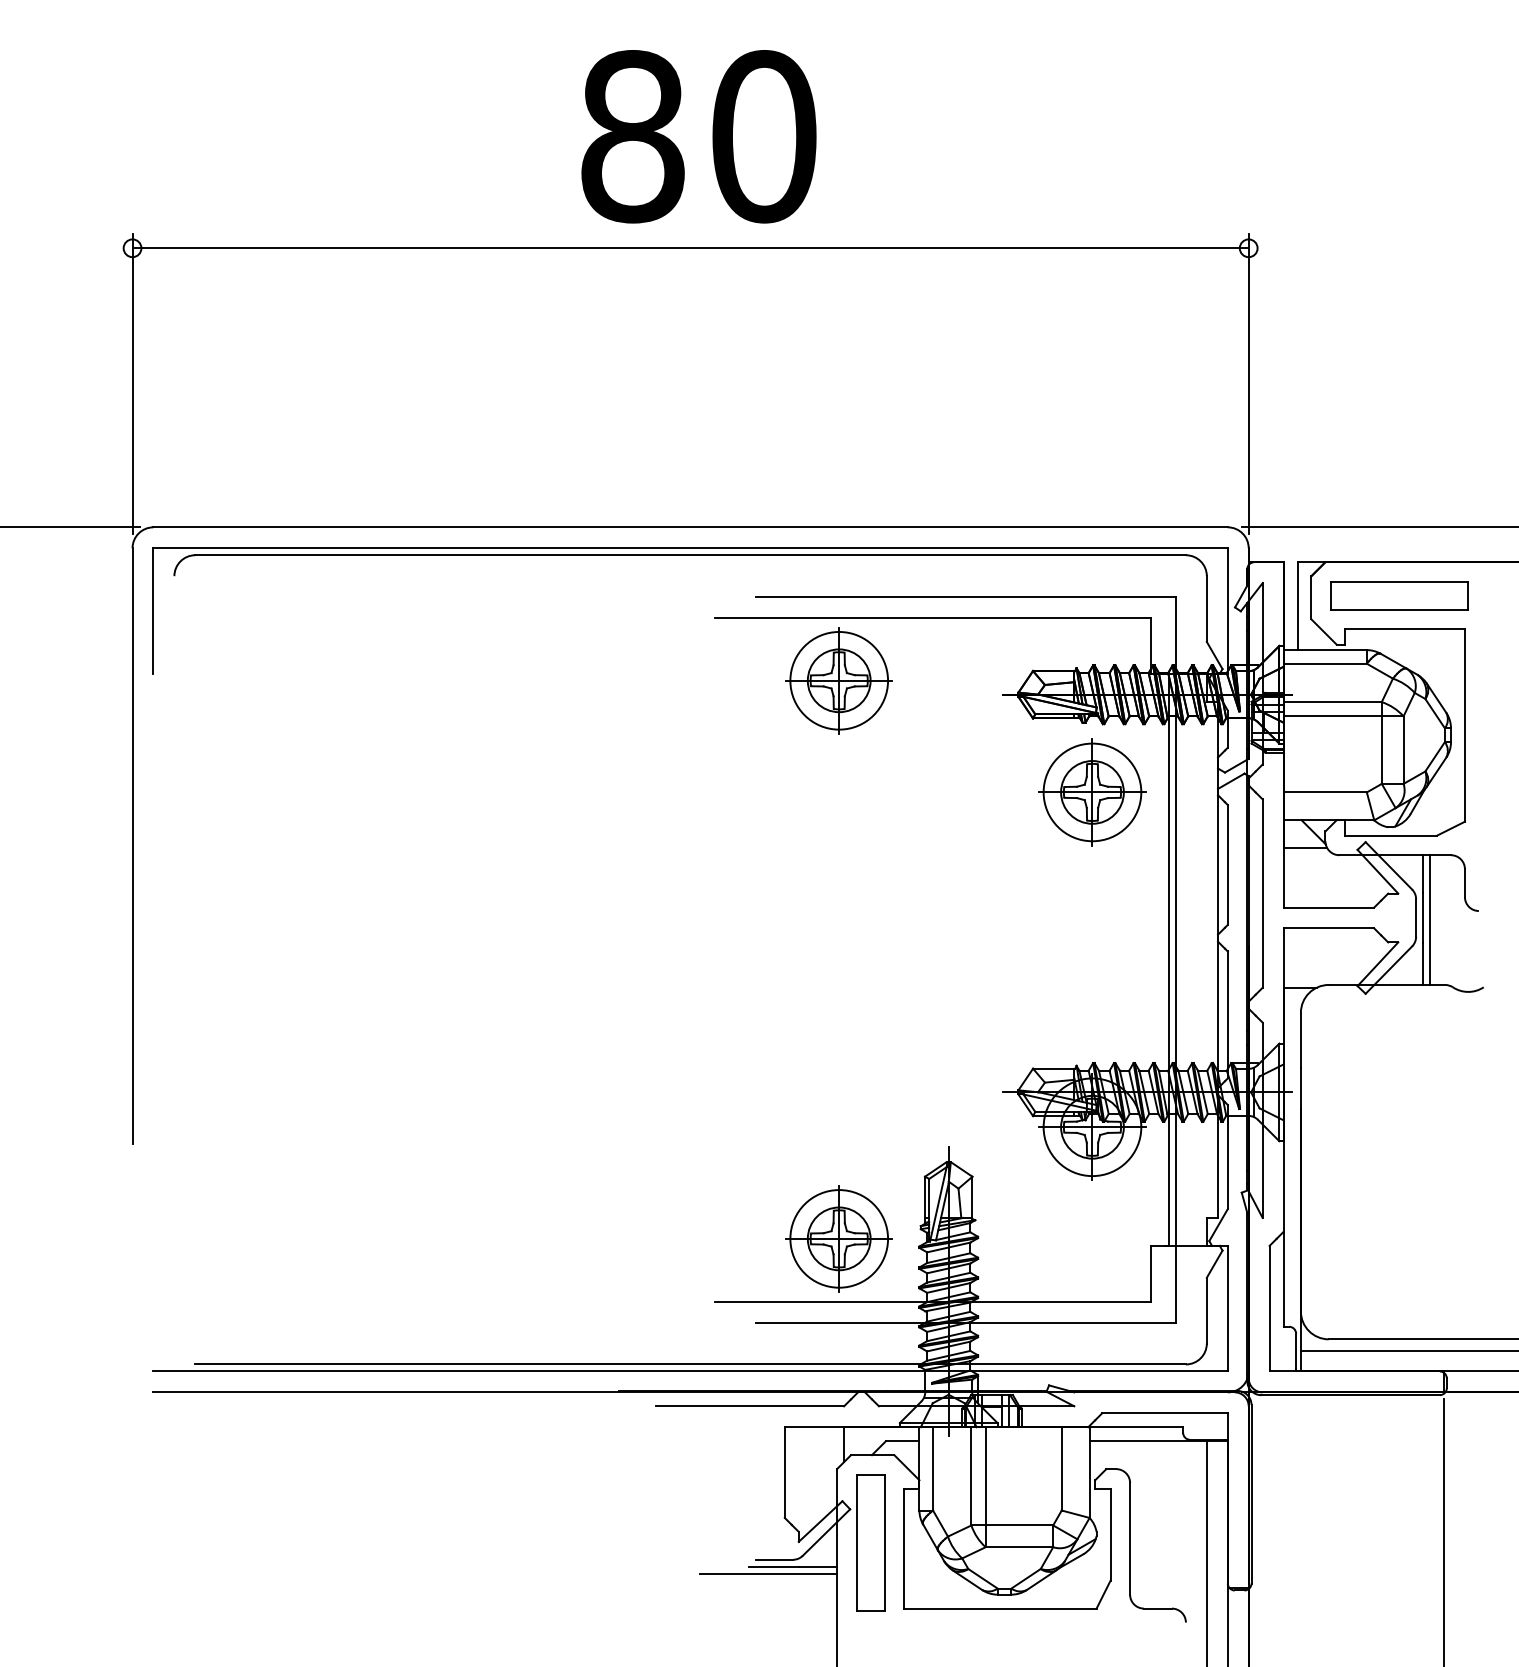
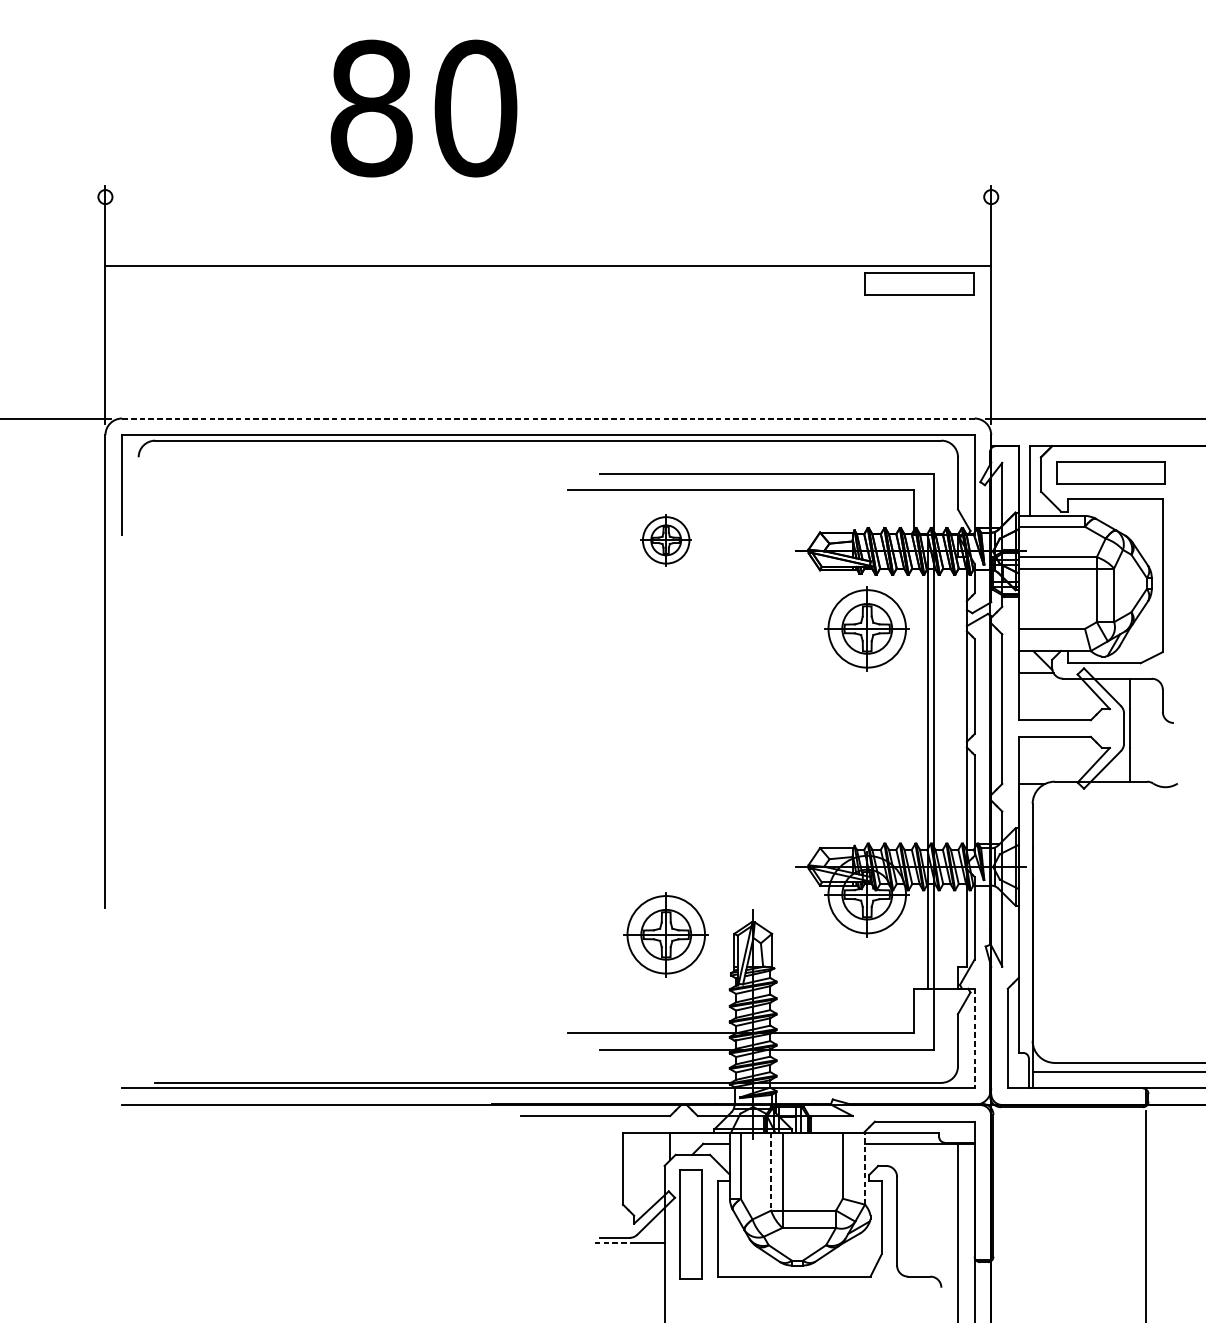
text: (698, 136) -> (423, 108), moved
line: (690, 248) -> (548, 266), moved
part: (1158, 357) -> (919, 283), added
line: (690, 527) -> (548, 418), solid -> dashed
part: (838, 680) -> (665, 540), size x0.6
line: (1430, 919) -> (1135, 729), removed
part: (838, 1238) -> (665, 934), moved
line: (1227, 1308) -> (974, 1038), solid -> dashed
line: (1089, 1472) -> (864, 1168), solid -> dashed
line: (971, 1476) -> (771, 1171), solid -> dashed
line: (774, 1566) -> (614, 1243), solid -> dashed
line: (768, 1573) -> (610, 1248), removed

